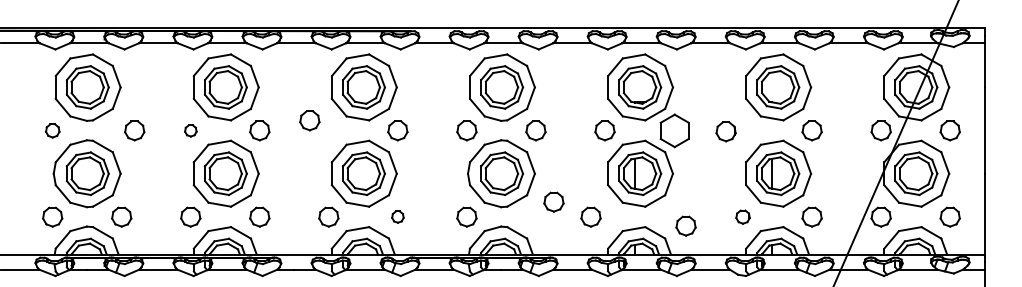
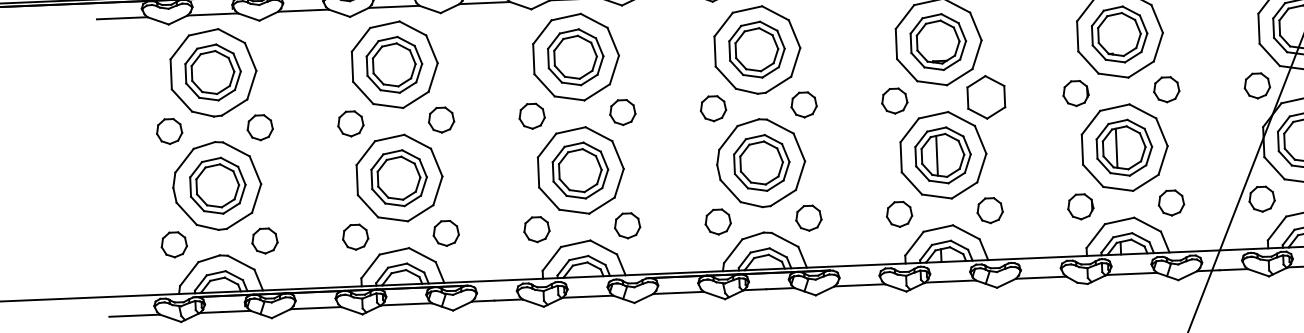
part: (309, 120) -> (531, 115), moved
part: (52, 130) -> (169, 131), size x1.43
part: (134, 130) -> (259, 127), moved
part: (190, 130) -> (350, 123), size x1.67
part: (725, 131) -> (1075, 93), moved
part: (553, 201) -> (808, 217), moved
part: (397, 216) -> (627, 225), size x1.67
part: (590, 216) -> (898, 213), moved
part: (742, 216) -> (1079, 206), size x1.43
part: (685, 225) -> (989, 209), moved

